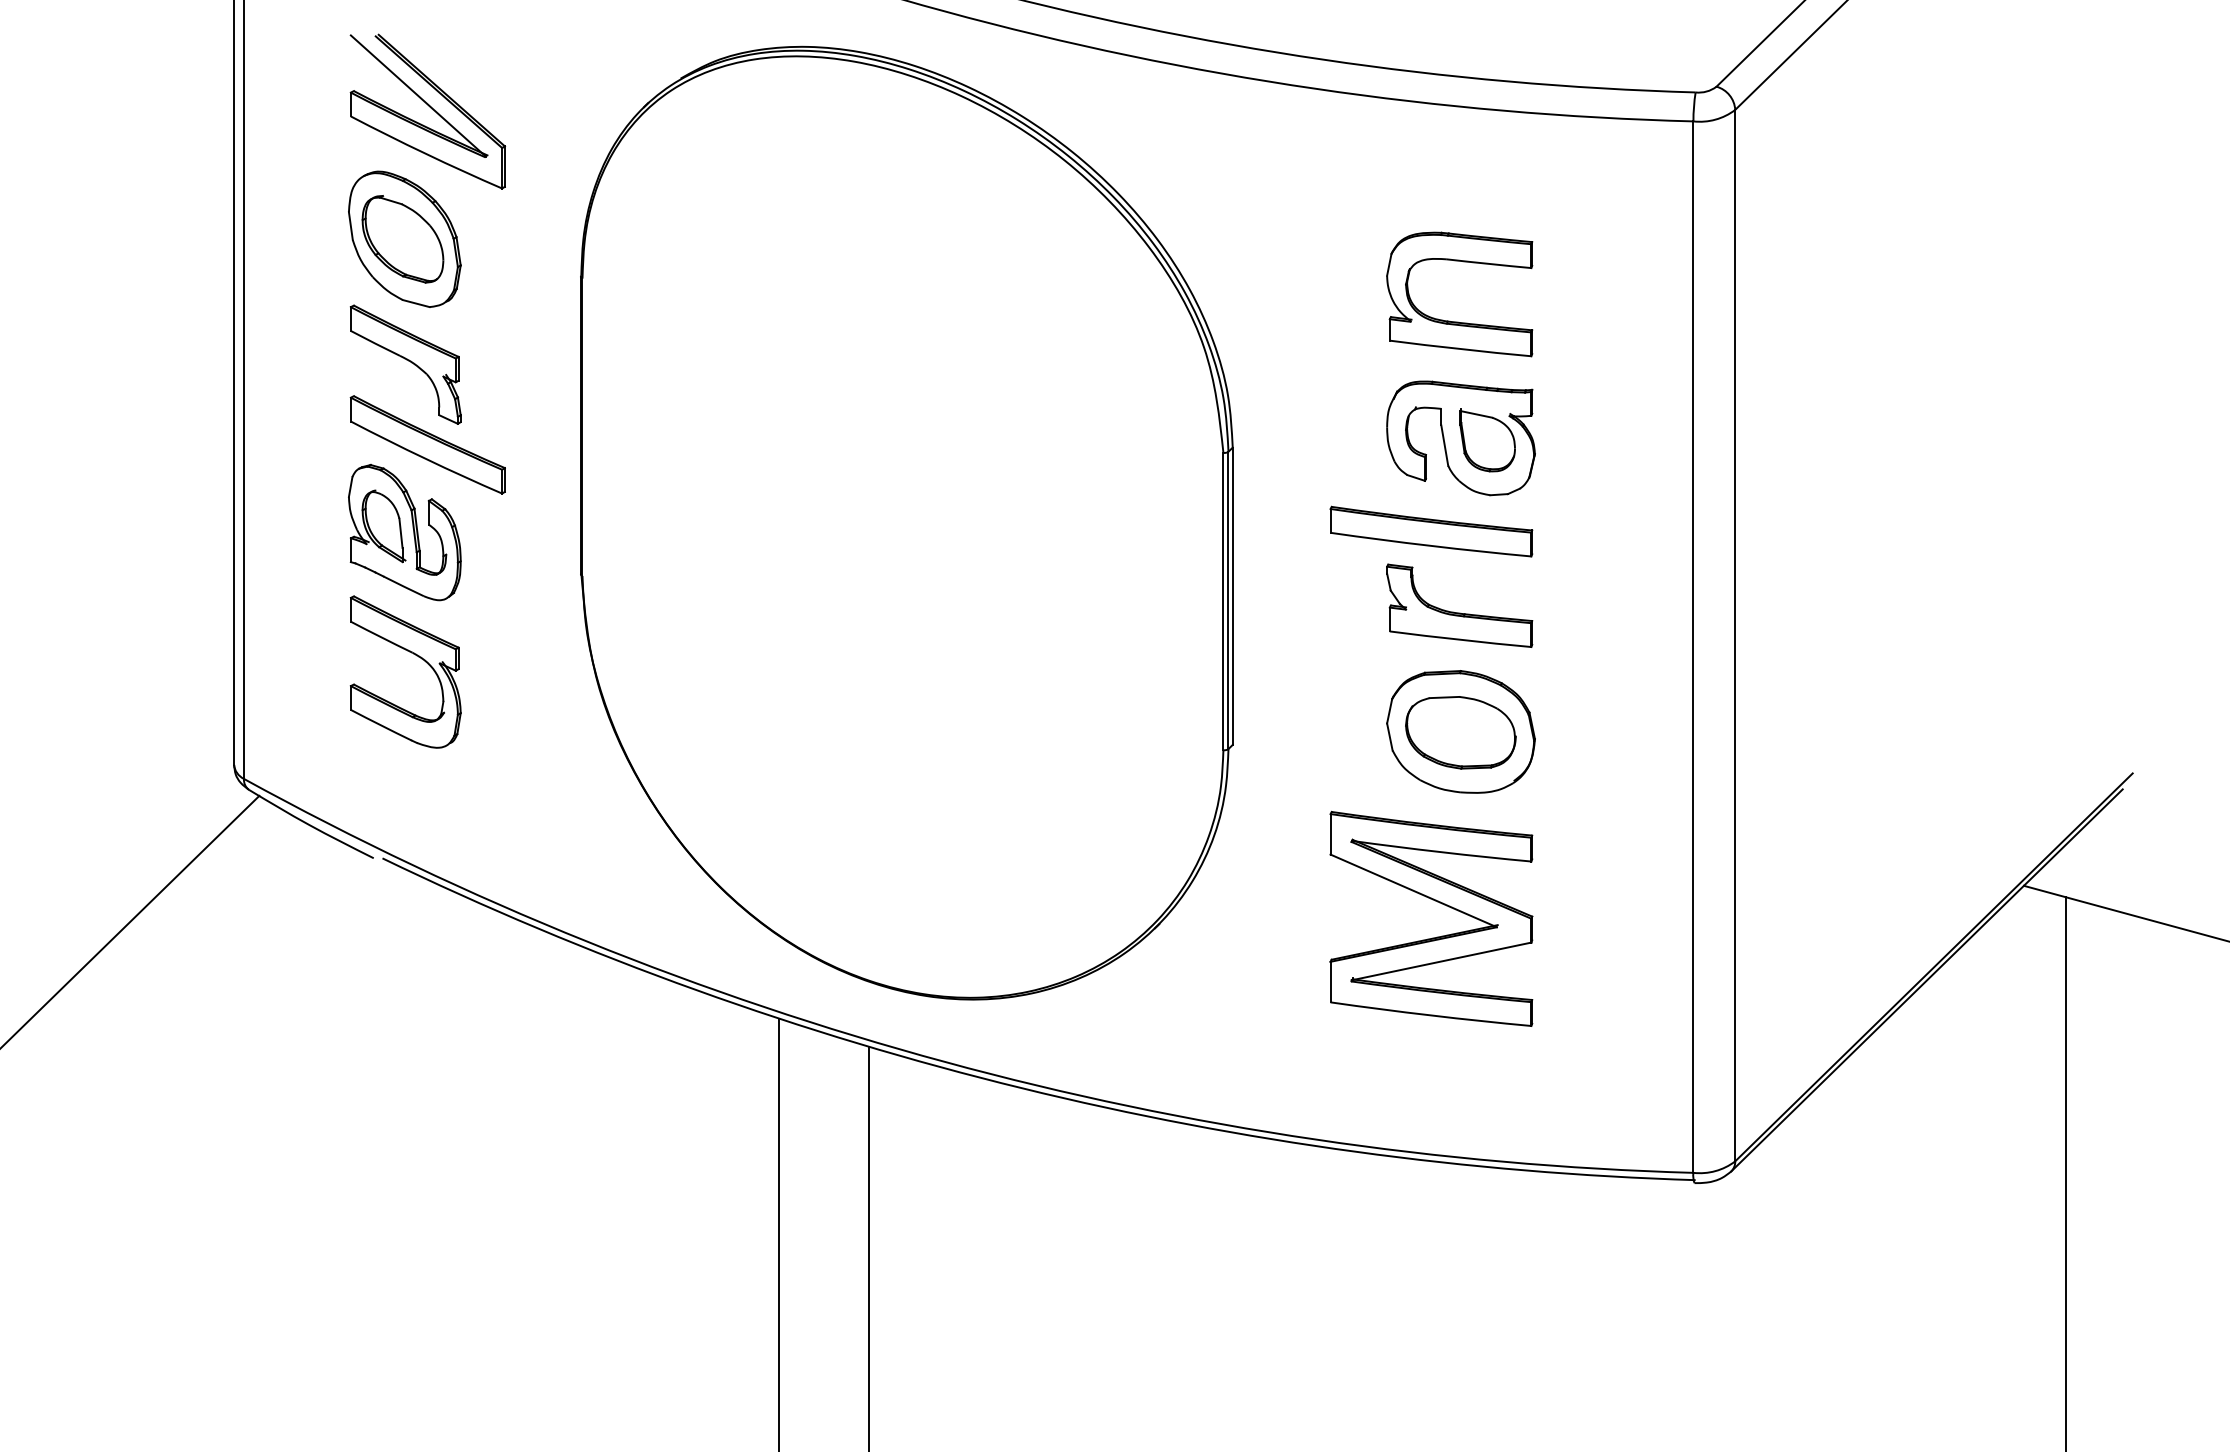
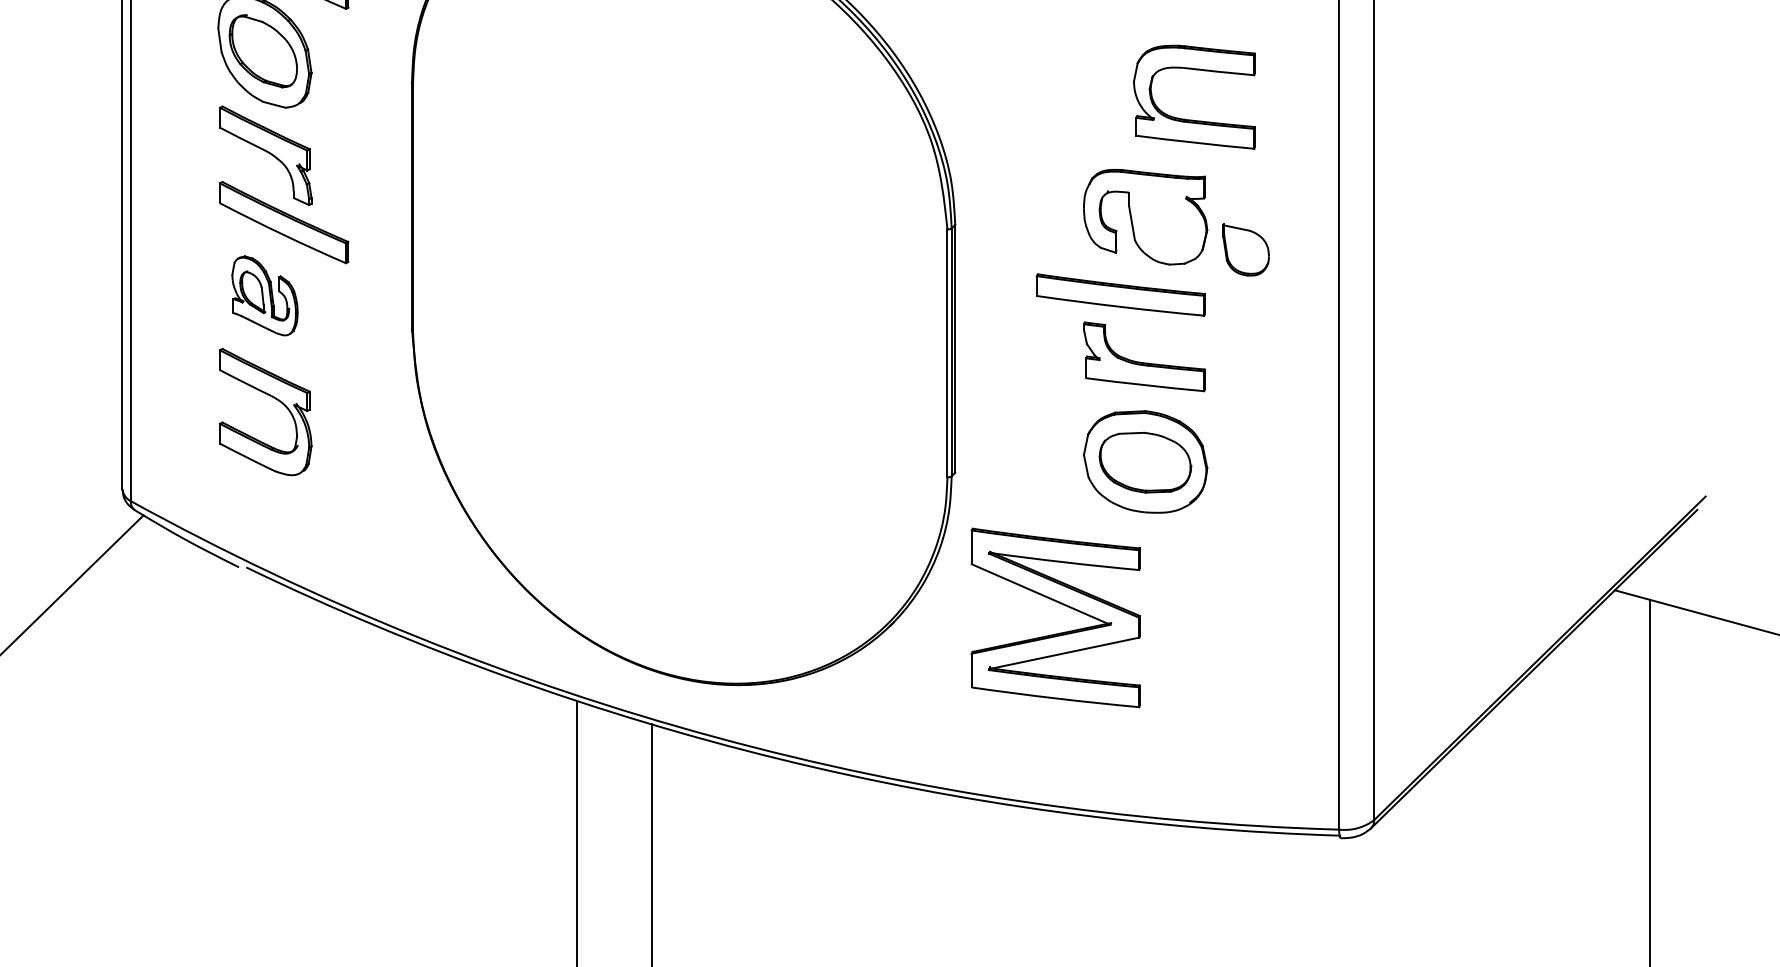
part: (1458, 321) -> (1193, 119), moved
part: (1487, 440) -> (1246, 249), moved
part: (404, 532) -> (264, 295), size x0.7
part: (1439, 903) -> (1062, 605), moved

